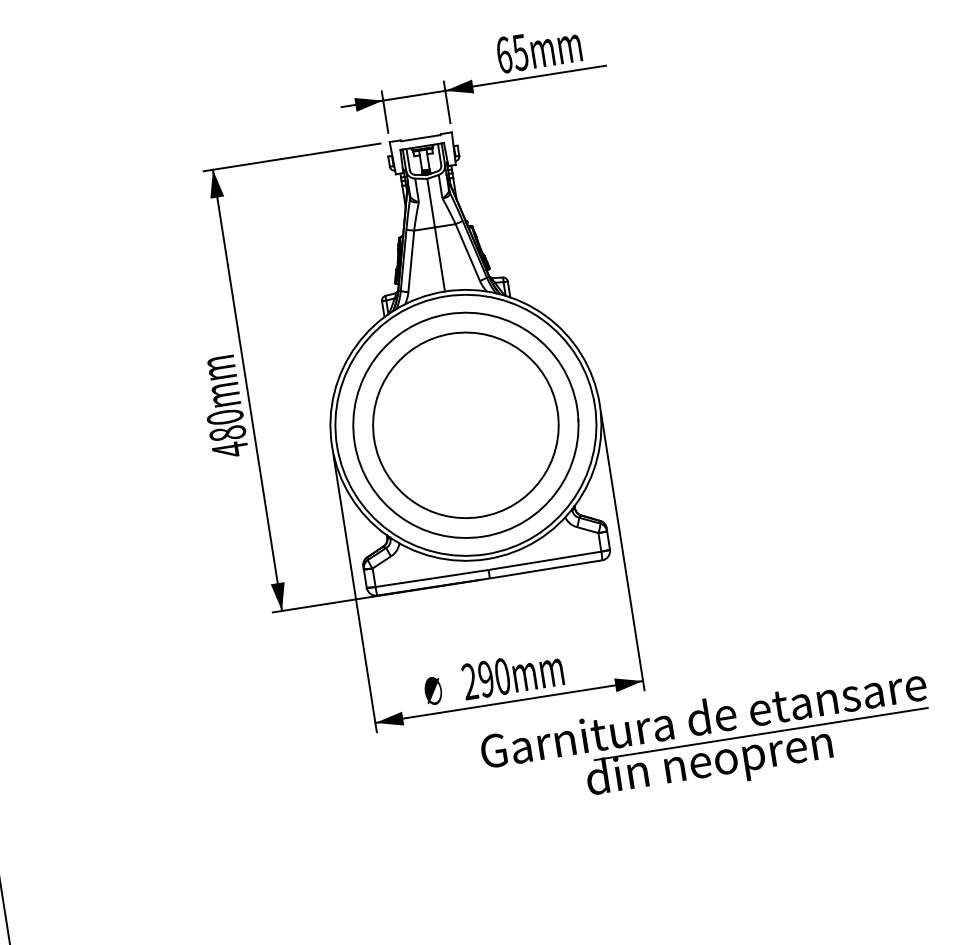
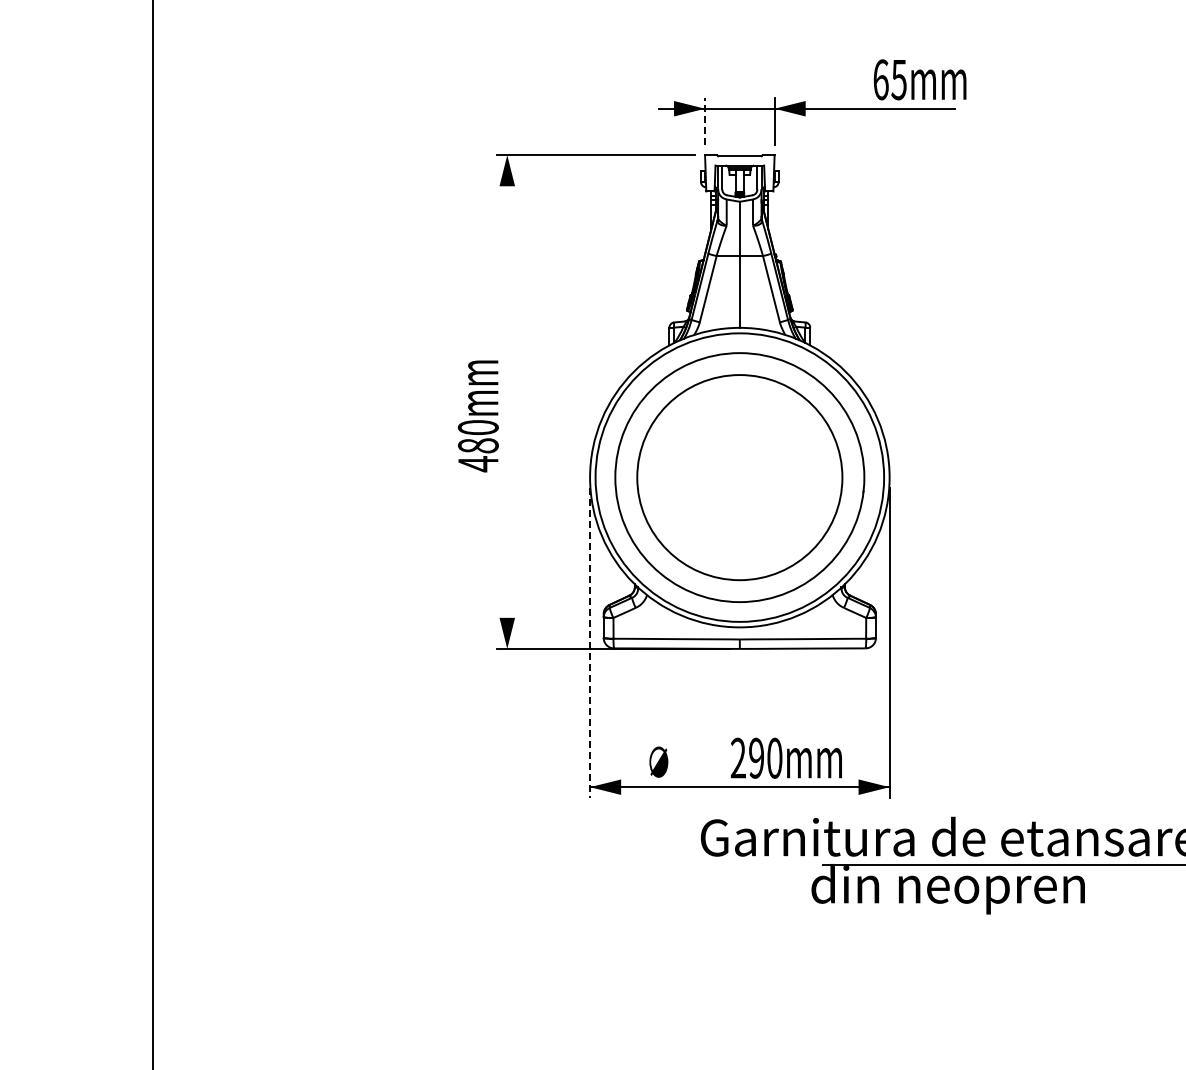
text: (538, 49) -> (919, 79), moved
line: (385, 111) -> (705, 121), solid -> dashed
line: (247, 389) -> (507, 401), removed
line: (355, 593) -> (590, 642), solid -> dashed
text: (511, 674) -> (785, 757), moved

